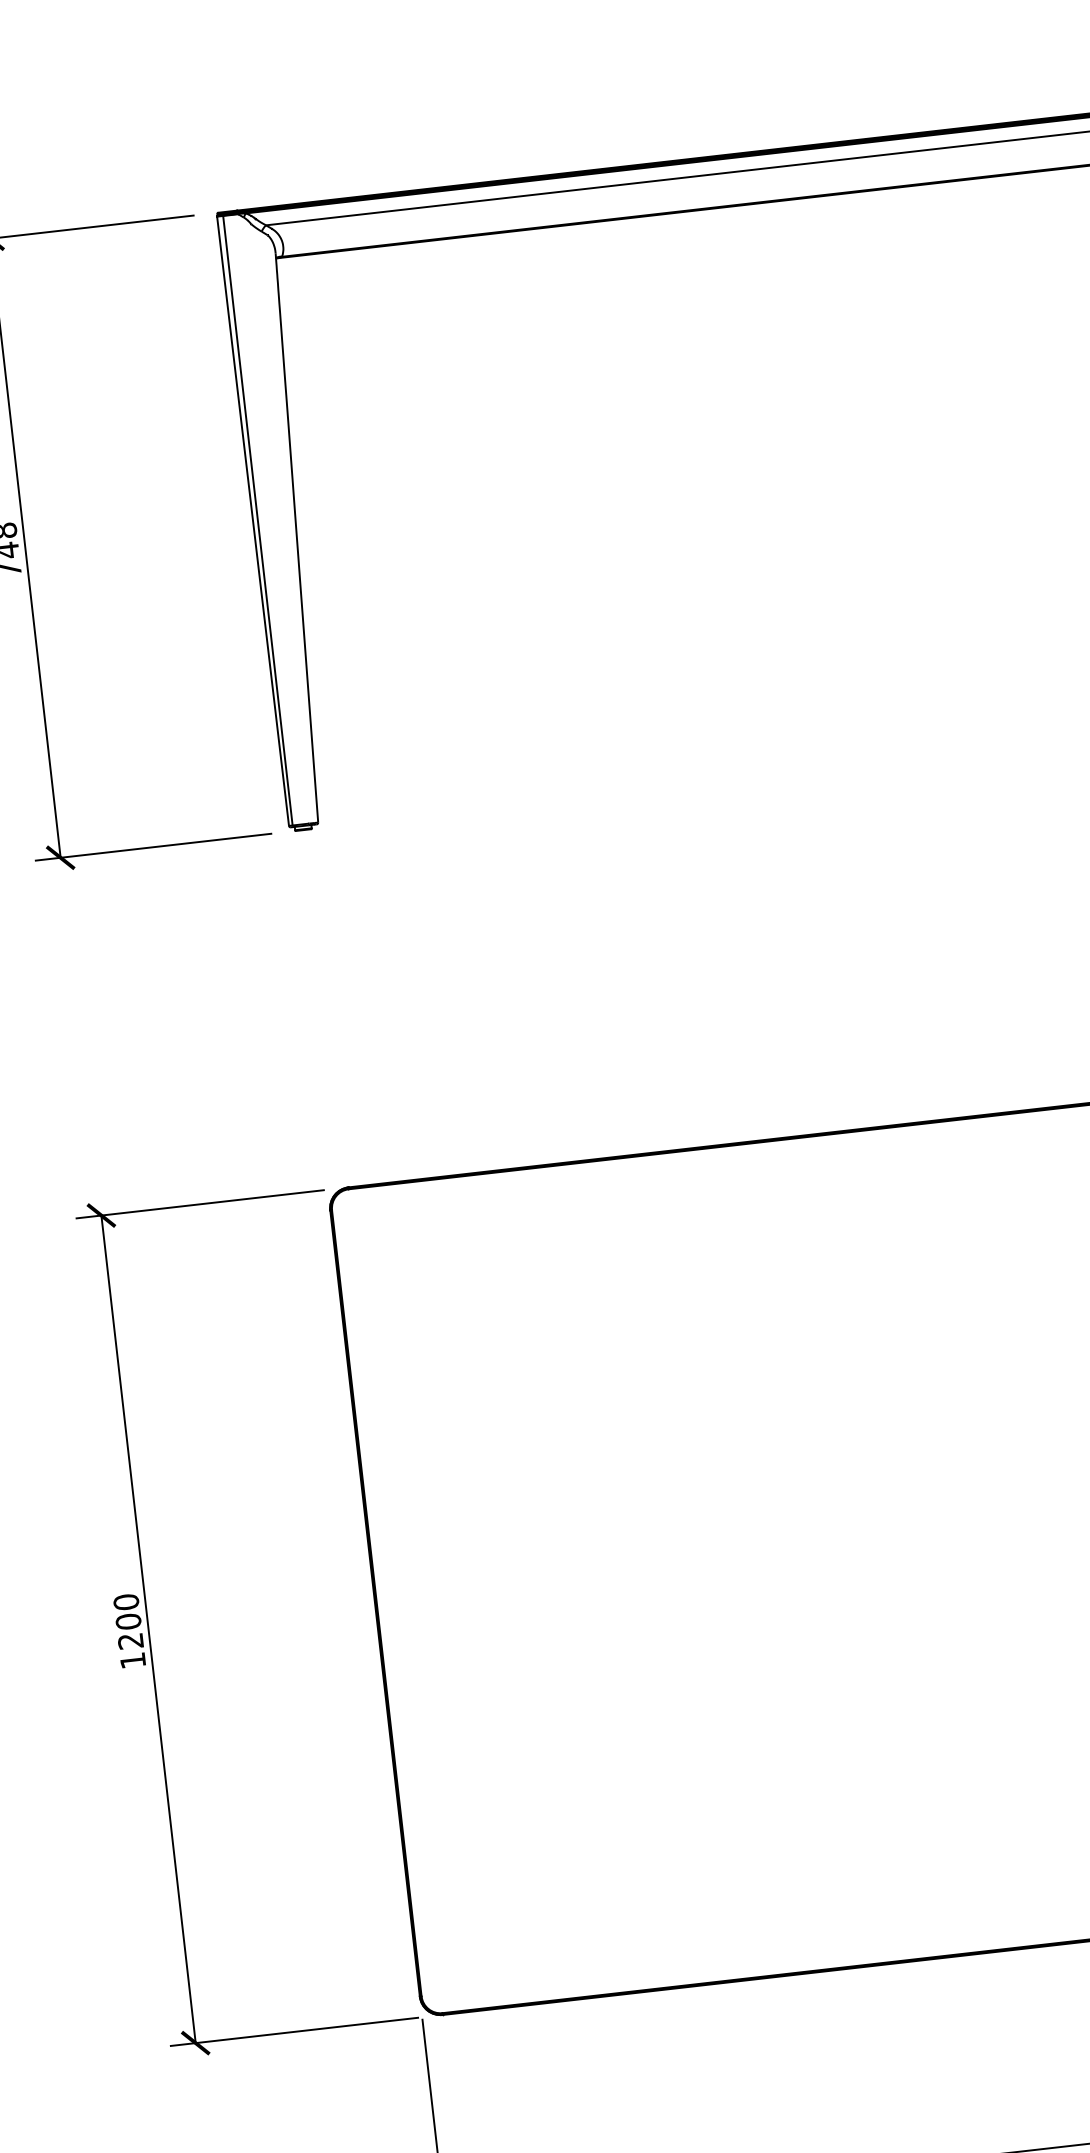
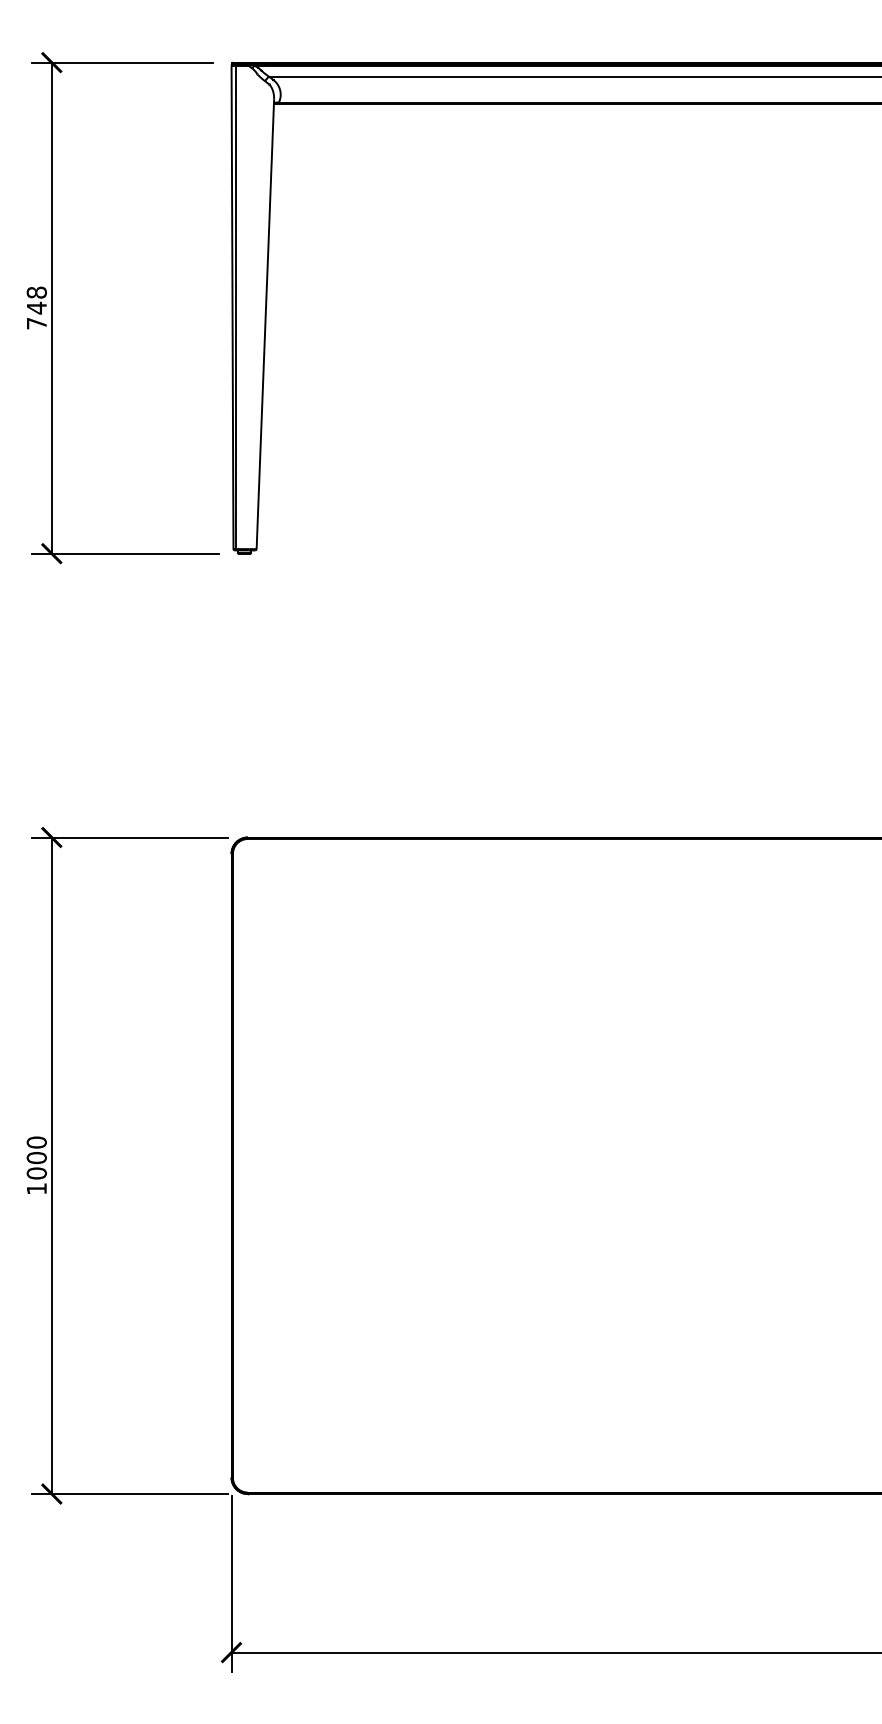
text: (130, 1641) -> (36, 1173), 1200 -> 1000

